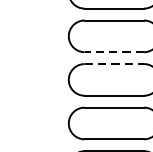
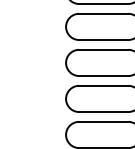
line: (114, 52) -> (103, 40), dashed -> solid
line: (114, 63) -> (103, 49), dashed -> solid

